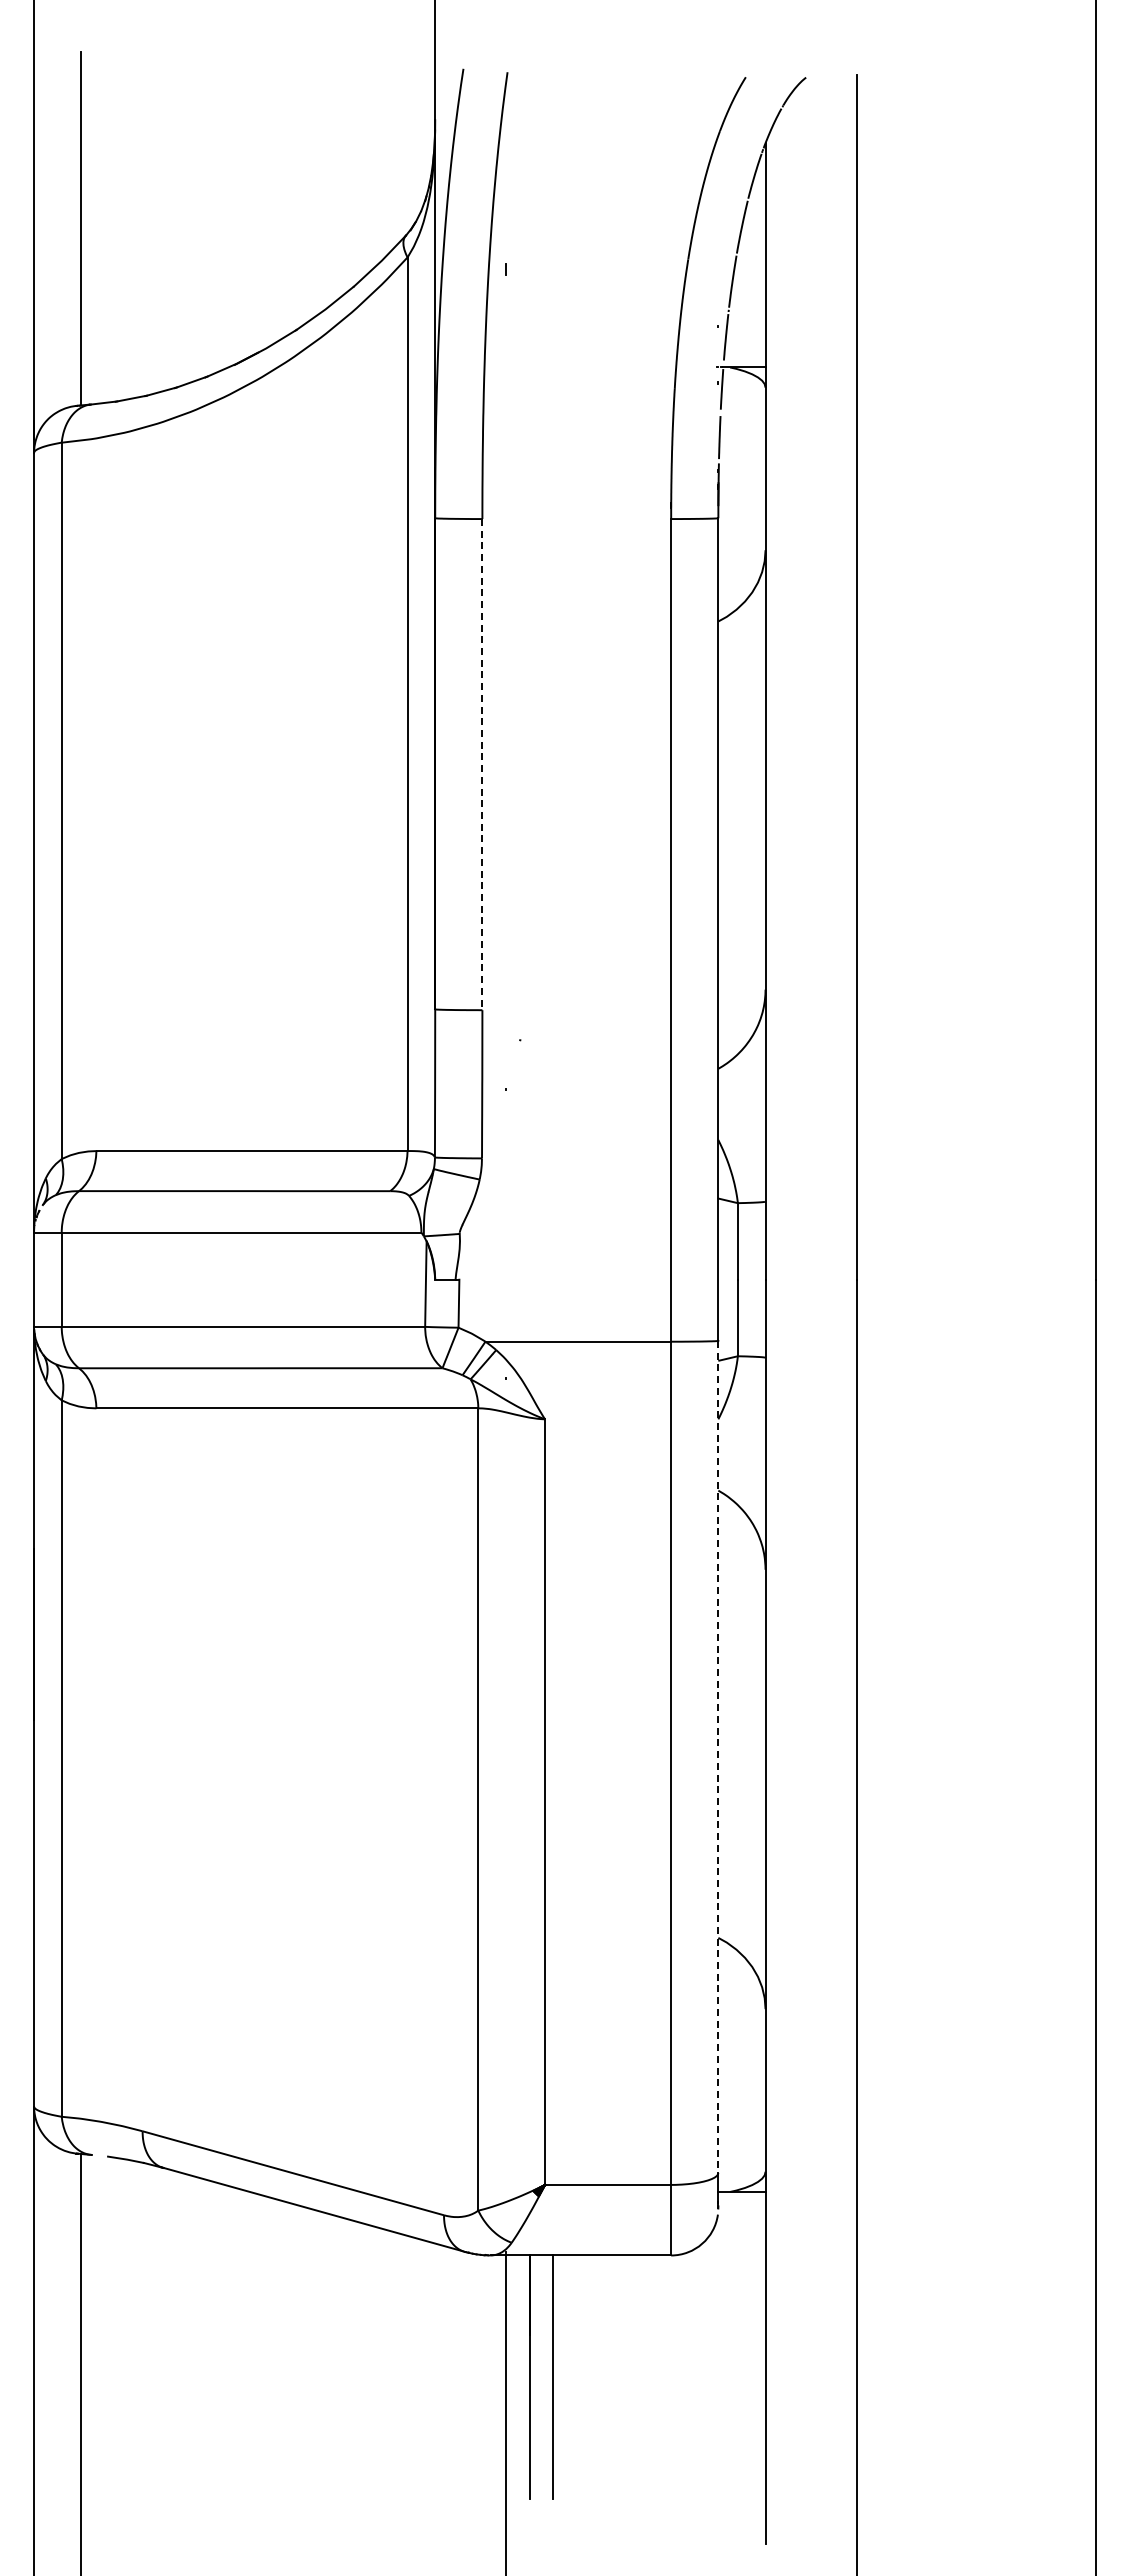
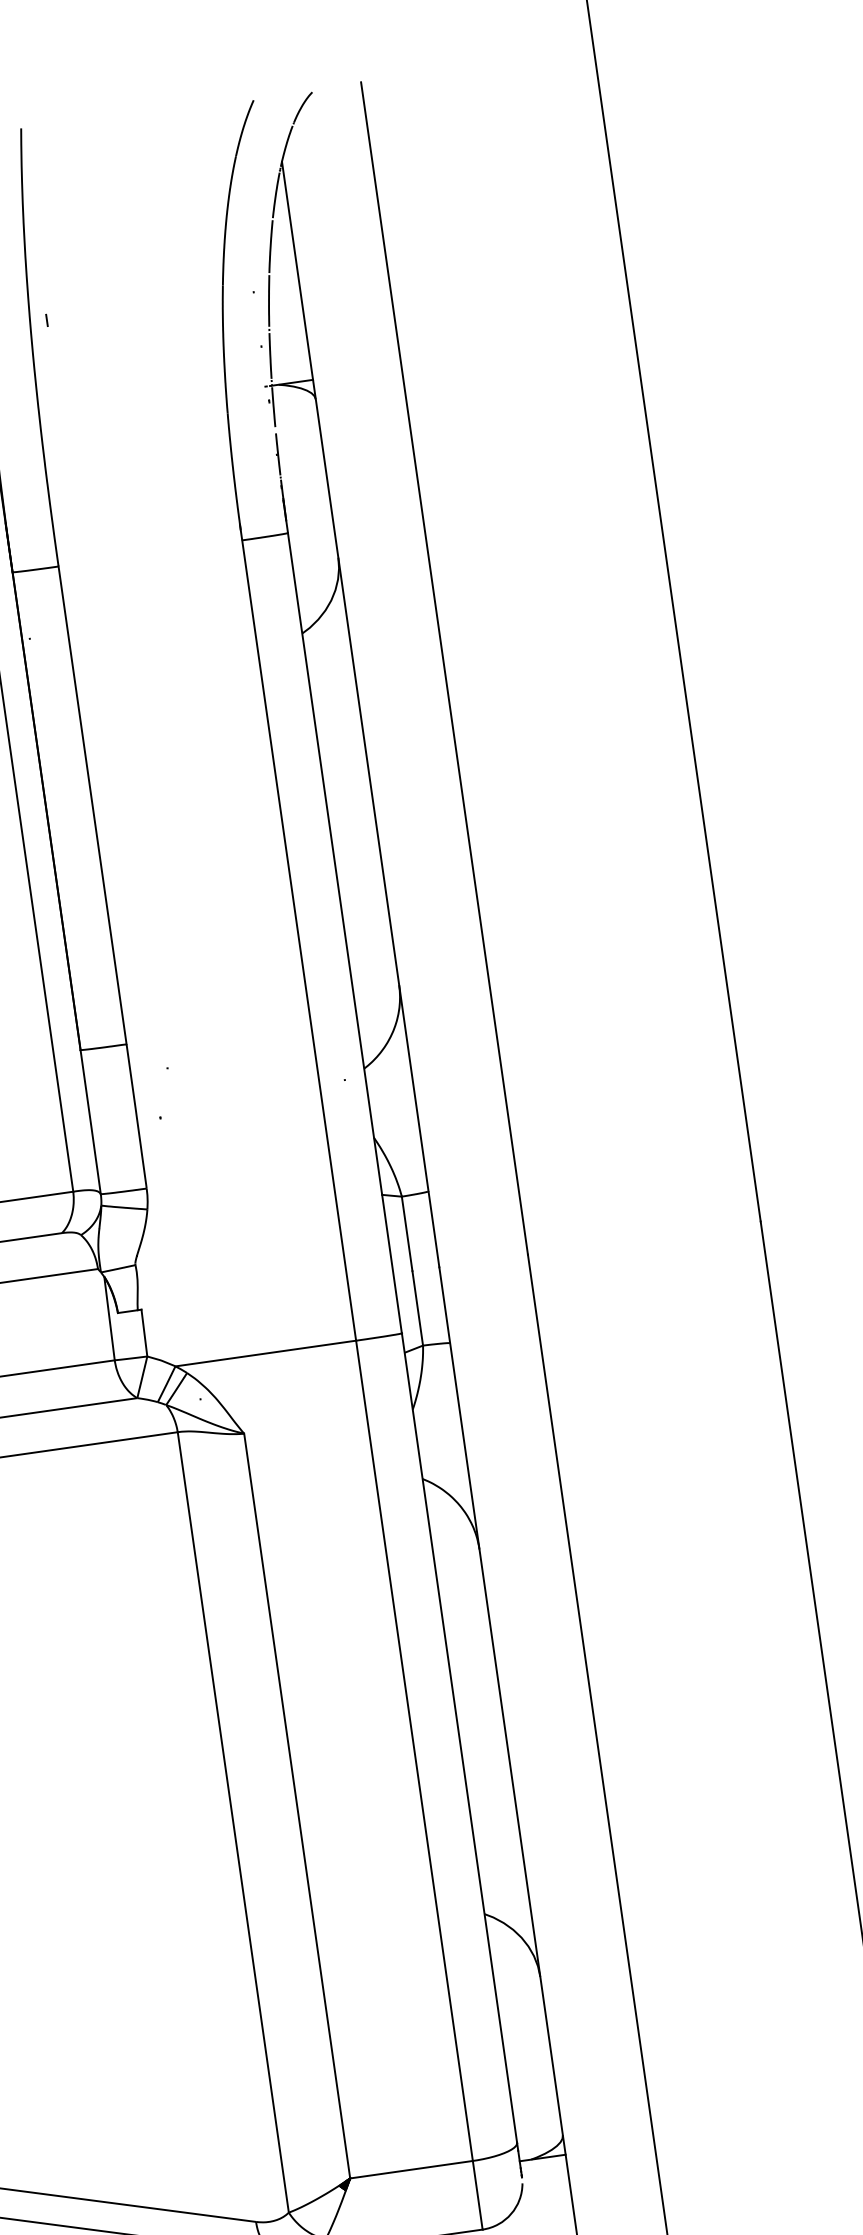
line: (482, 764) -> (92, 805), dashed -> solid
line: (718, 1757) -> (459, 1738), dashed -> solid

